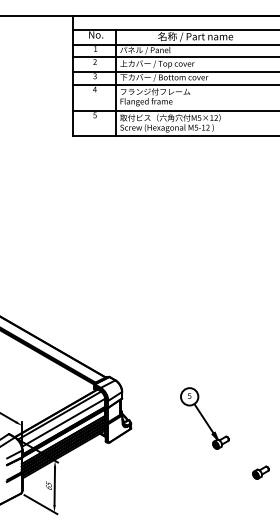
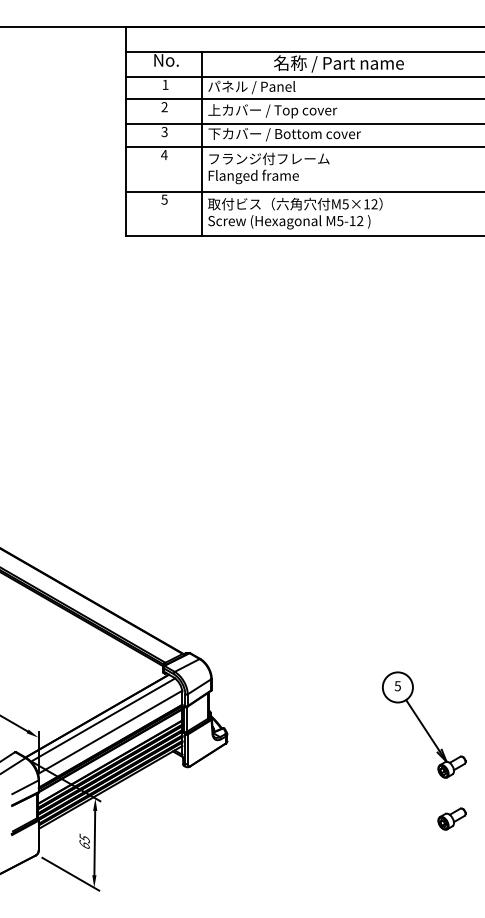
part: (204, 418) -> (423, 725), moved

